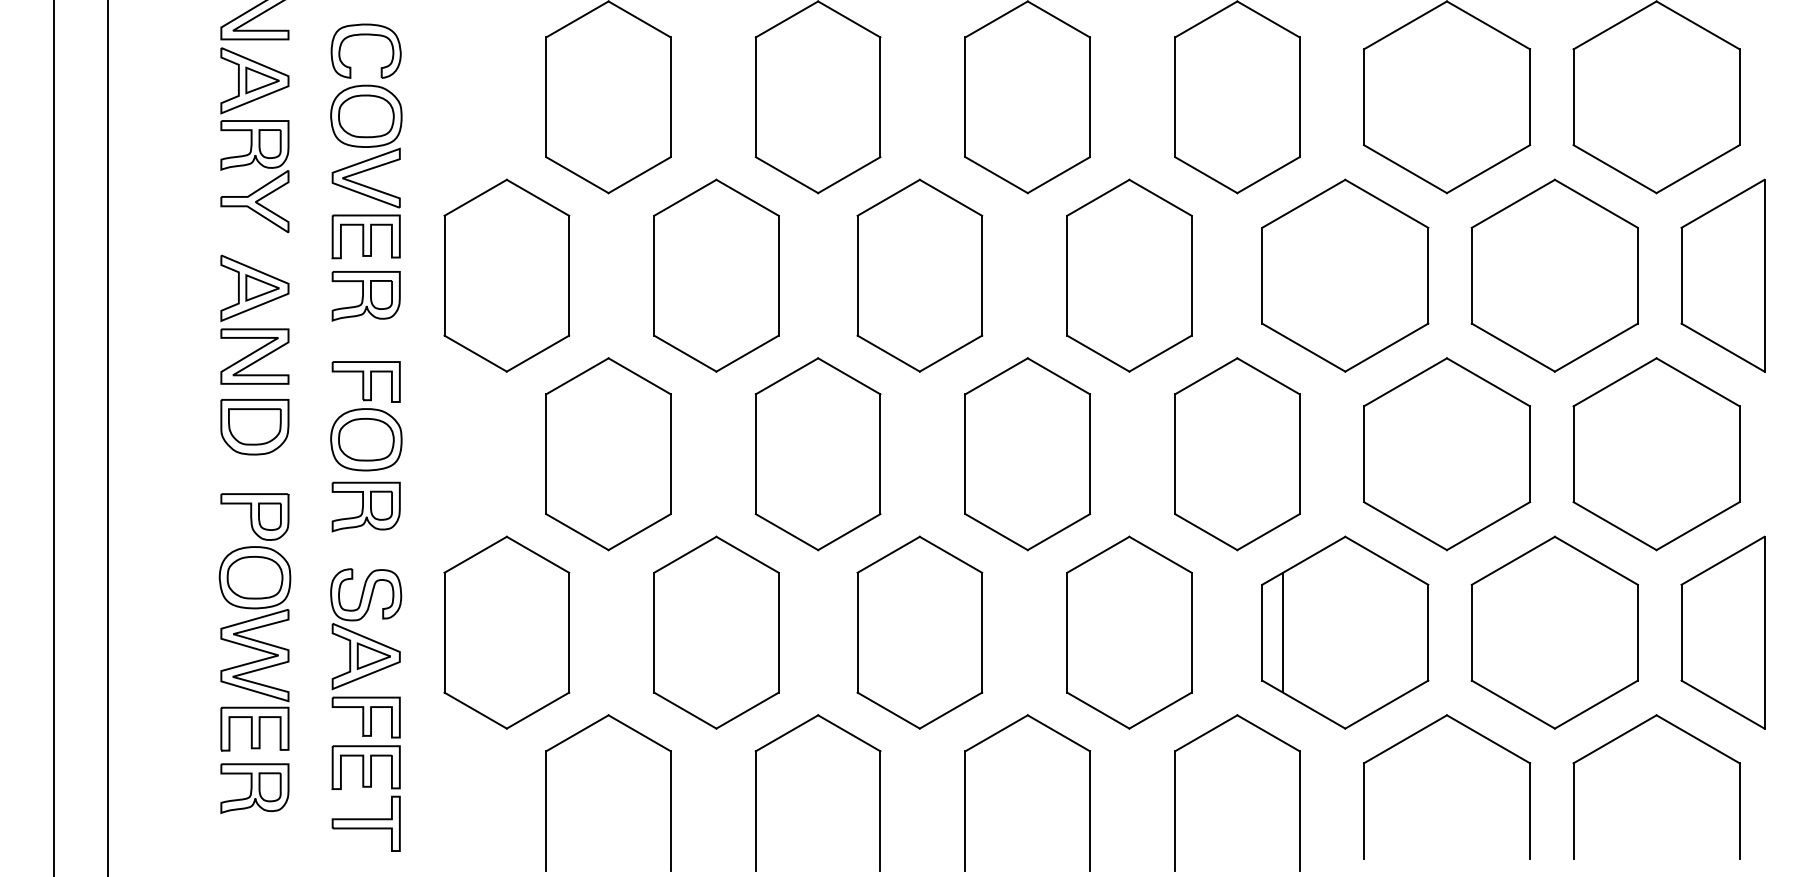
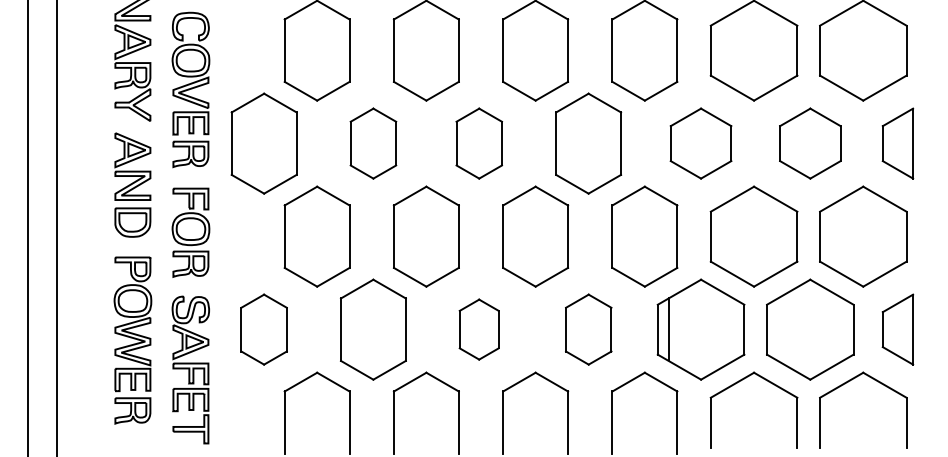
part: (716, 275) -> (373, 143), size x0.7
part: (918, 275) -> (478, 143), size x0.7
part: (1344, 275) -> (700, 143), size x0.7
part: (1555, 275) -> (810, 143), size x0.7
part: (1722, 275) -> (897, 143), size x0.7
part: (505, 632) -> (263, 329), size x0.7
part: (918, 632) -> (478, 329), size x0.6
part: (1129, 632) -> (588, 329), size x0.7
part: (1722, 632) -> (897, 329), size x0.7

